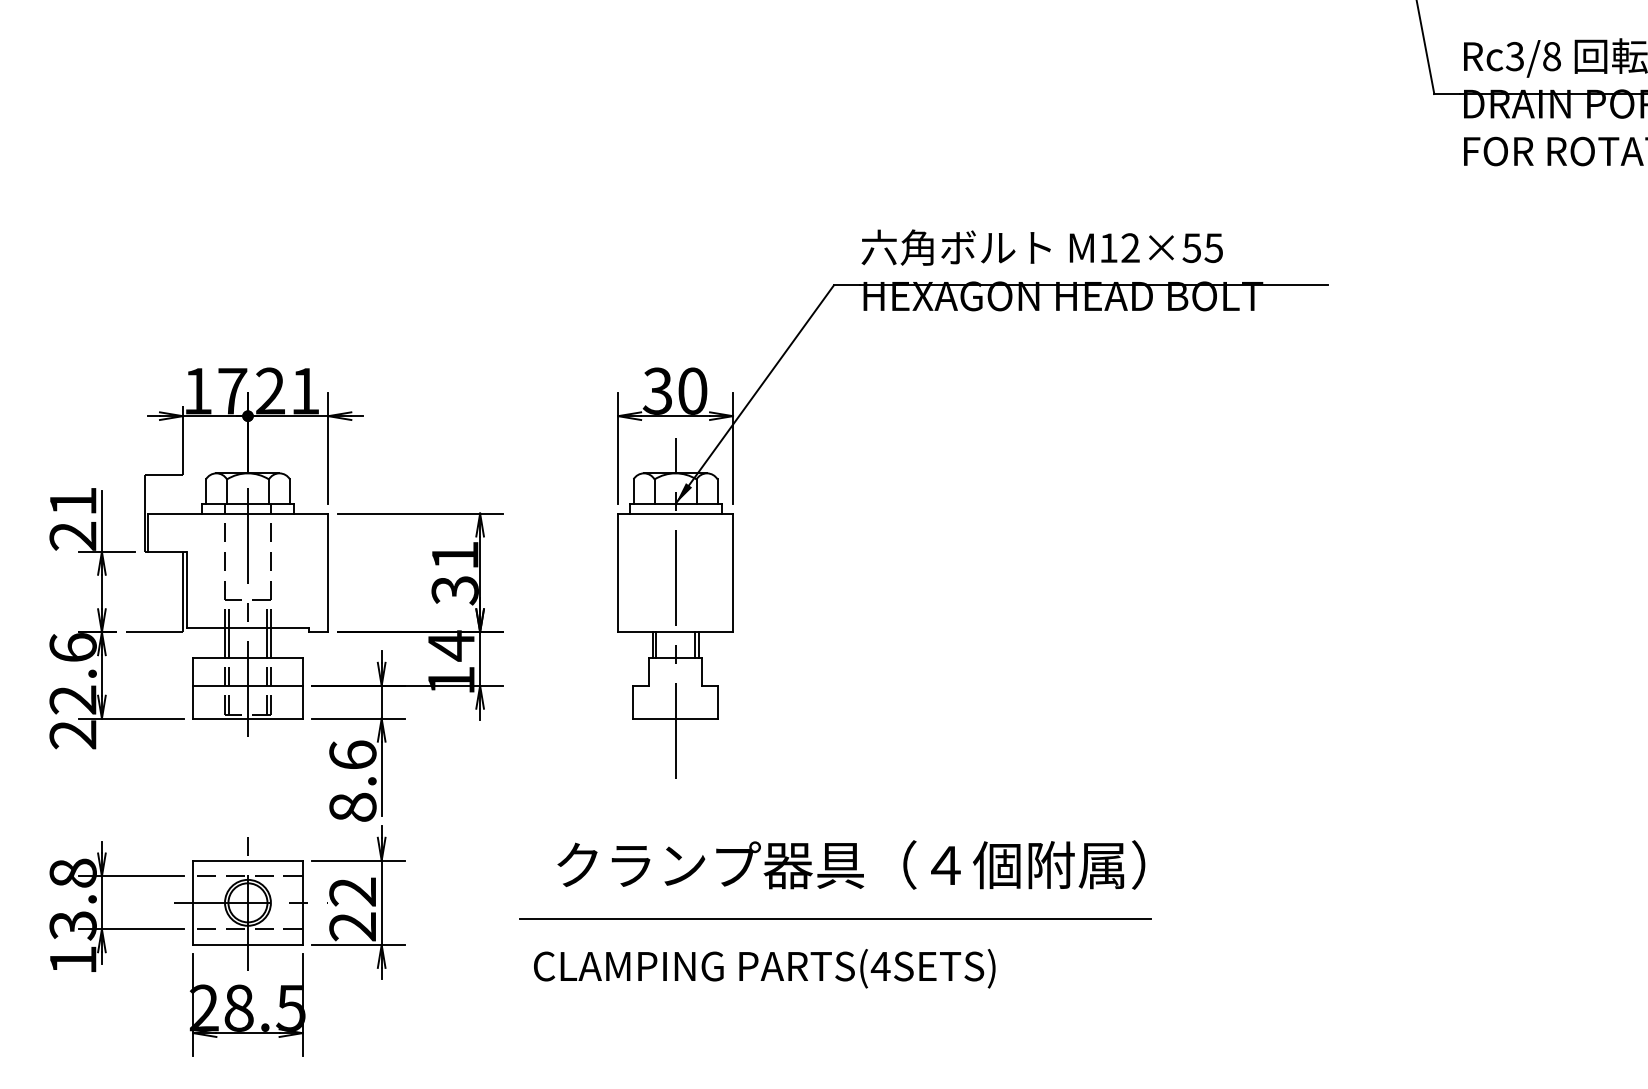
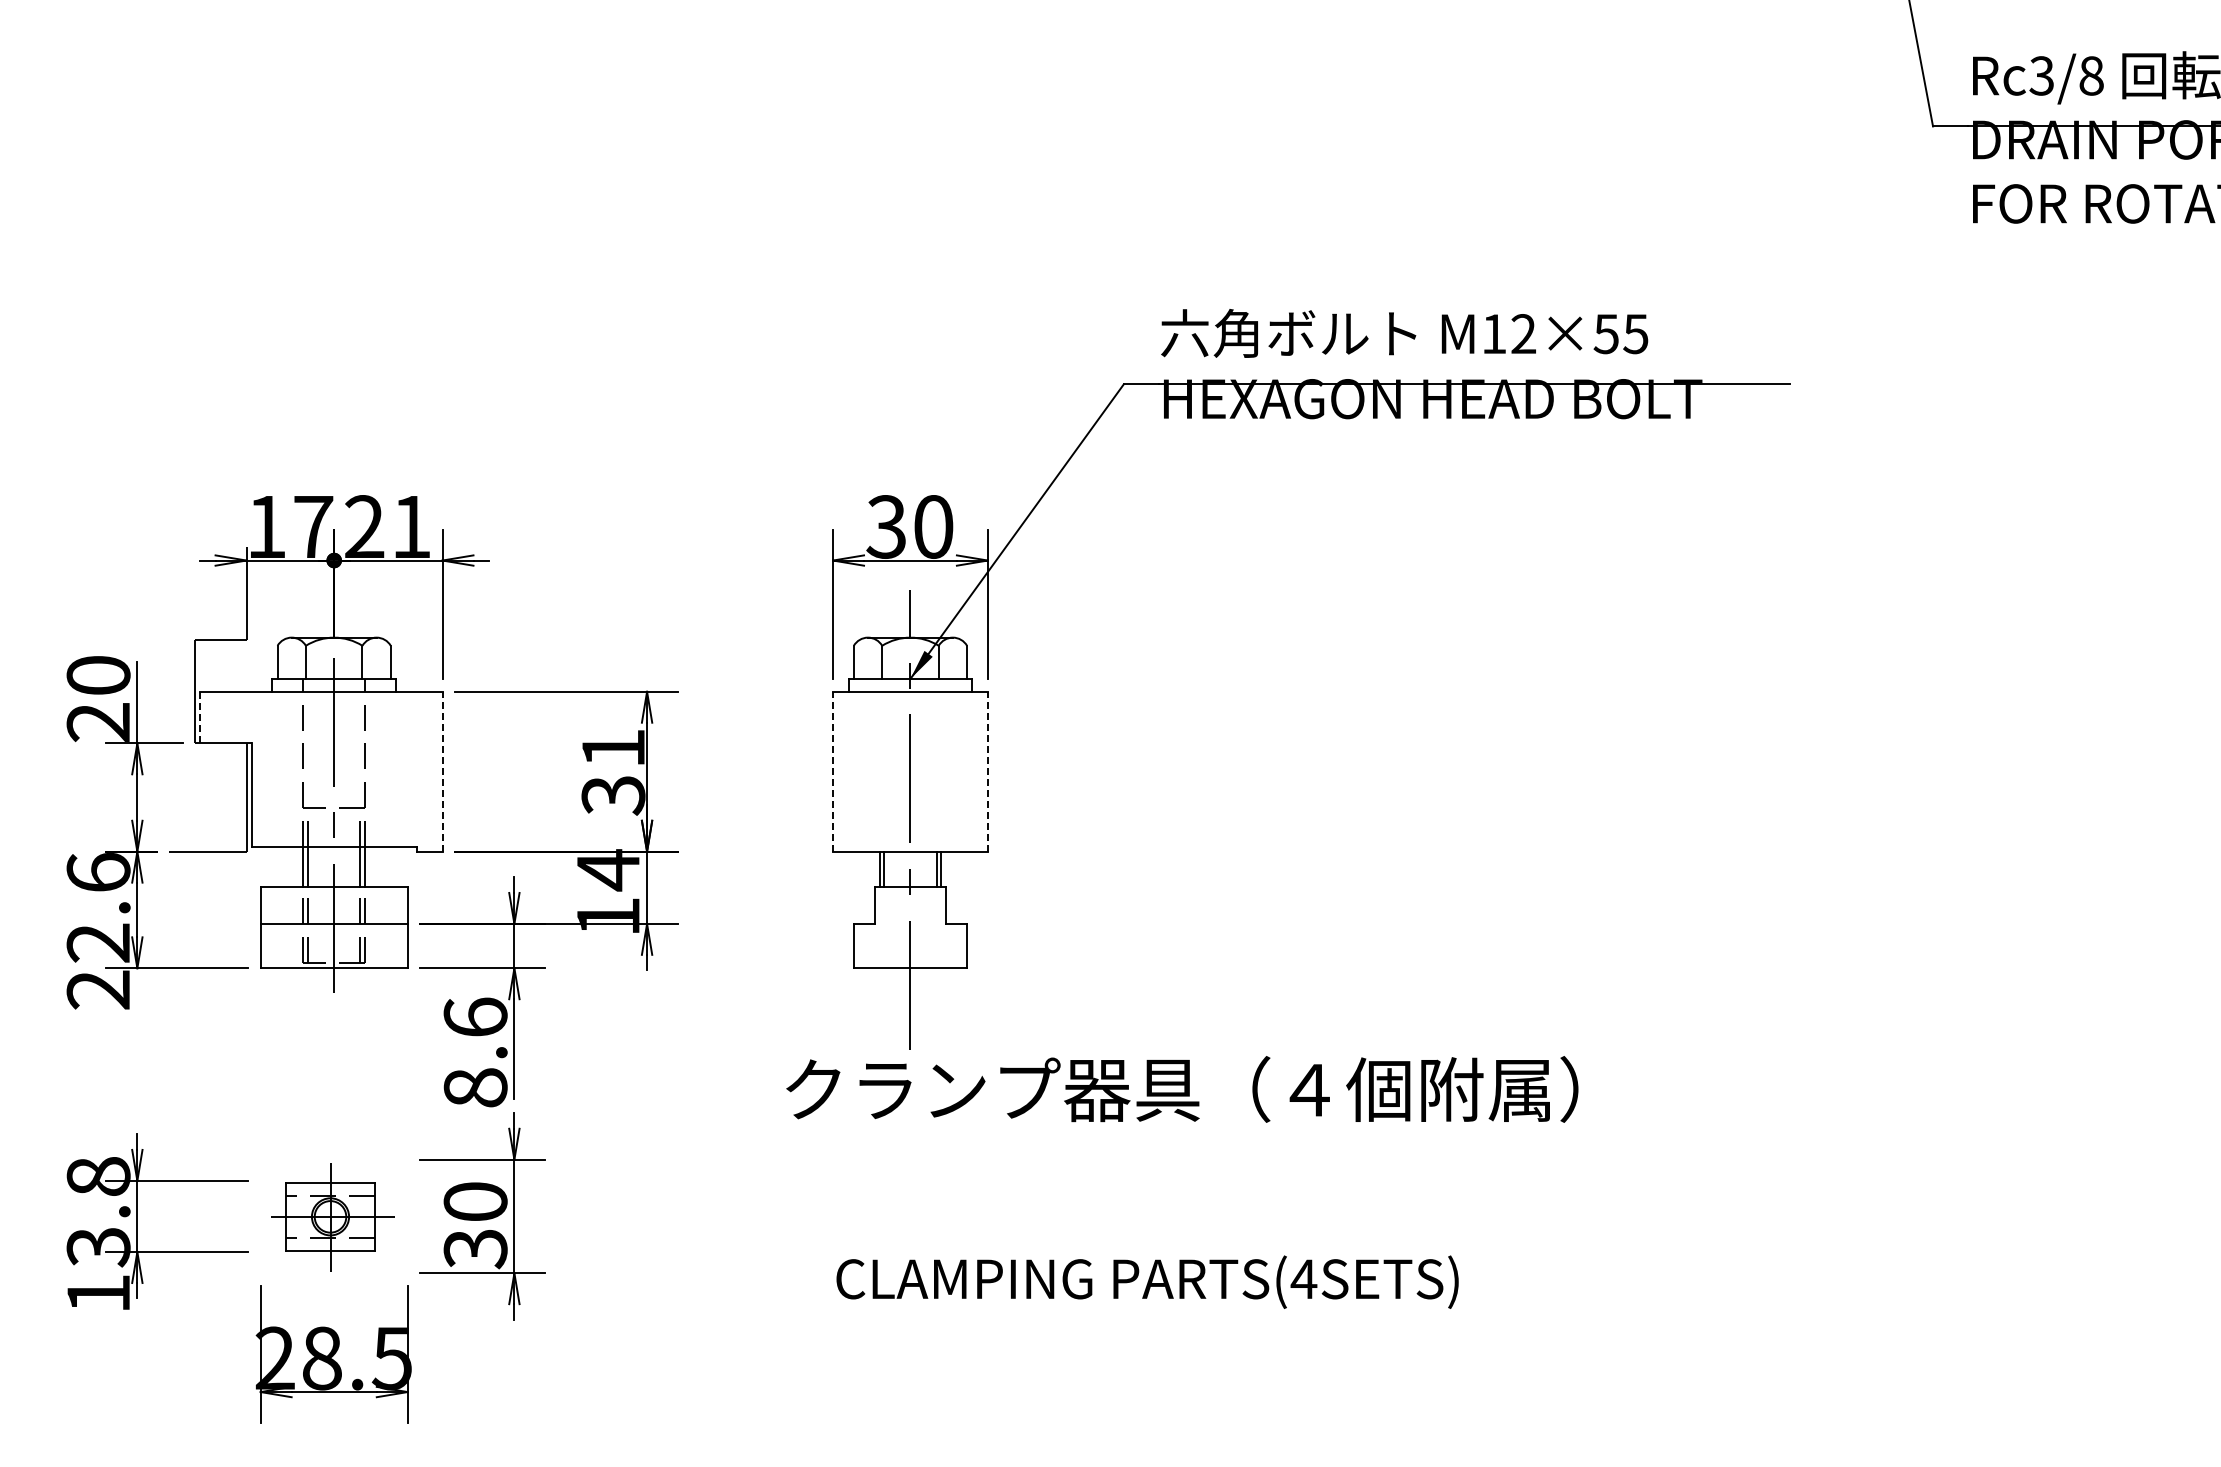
text: (73, 501) -> (98, 675), 21 -> 20
line: (148, 532) -> (200, 717), solid -> dashed
line: (328, 572) -> (442, 771), solid -> dashed
line: (618, 572) -> (833, 771), solid -> dashed
line: (732, 572) -> (987, 771), solid -> dashed
text: (851, 865) -> (1182, 1089), moved
part: (240, 903) -> (324, 1217), size x0.6
text: (352, 909) -> (475, 1225), 22 -> 30
line: (835, 918) -> (1125, 1237), removed
text: (764, 968) -> (1147, 1281), moved

